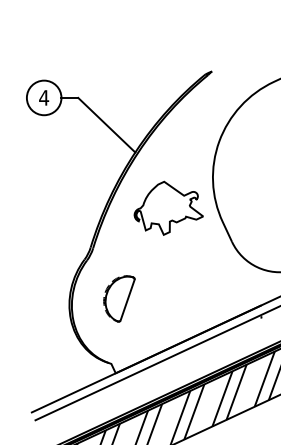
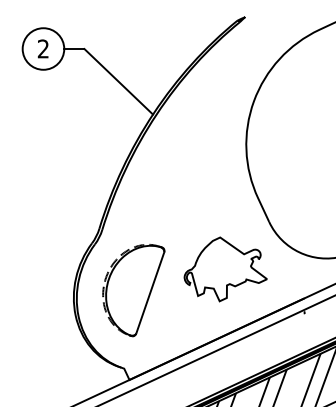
text: (44, 97) -> (43, 48), 4 -> 2
part: (168, 207) -> (225, 268), moved
part: (119, 298) -> (133, 290), size x1.67

